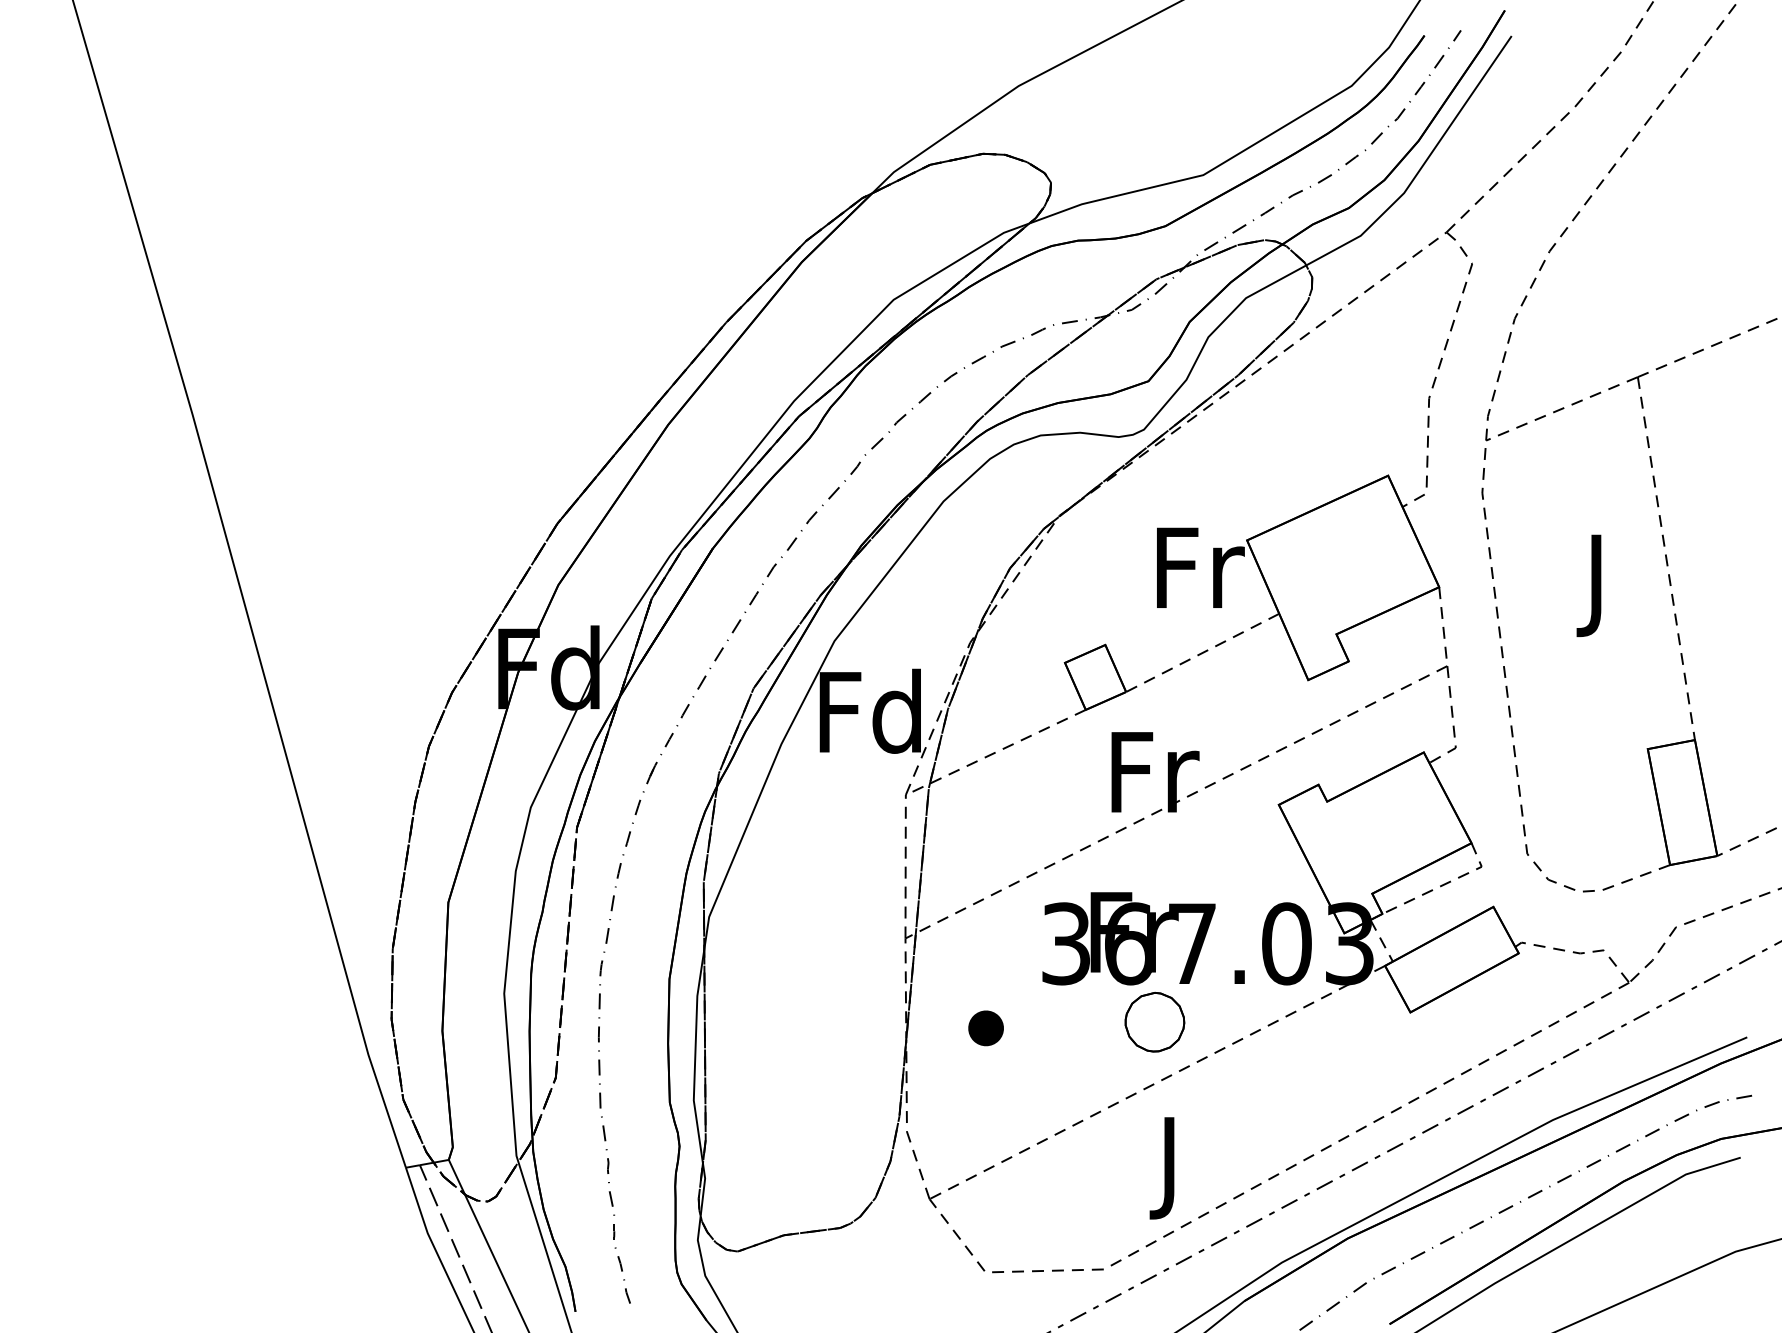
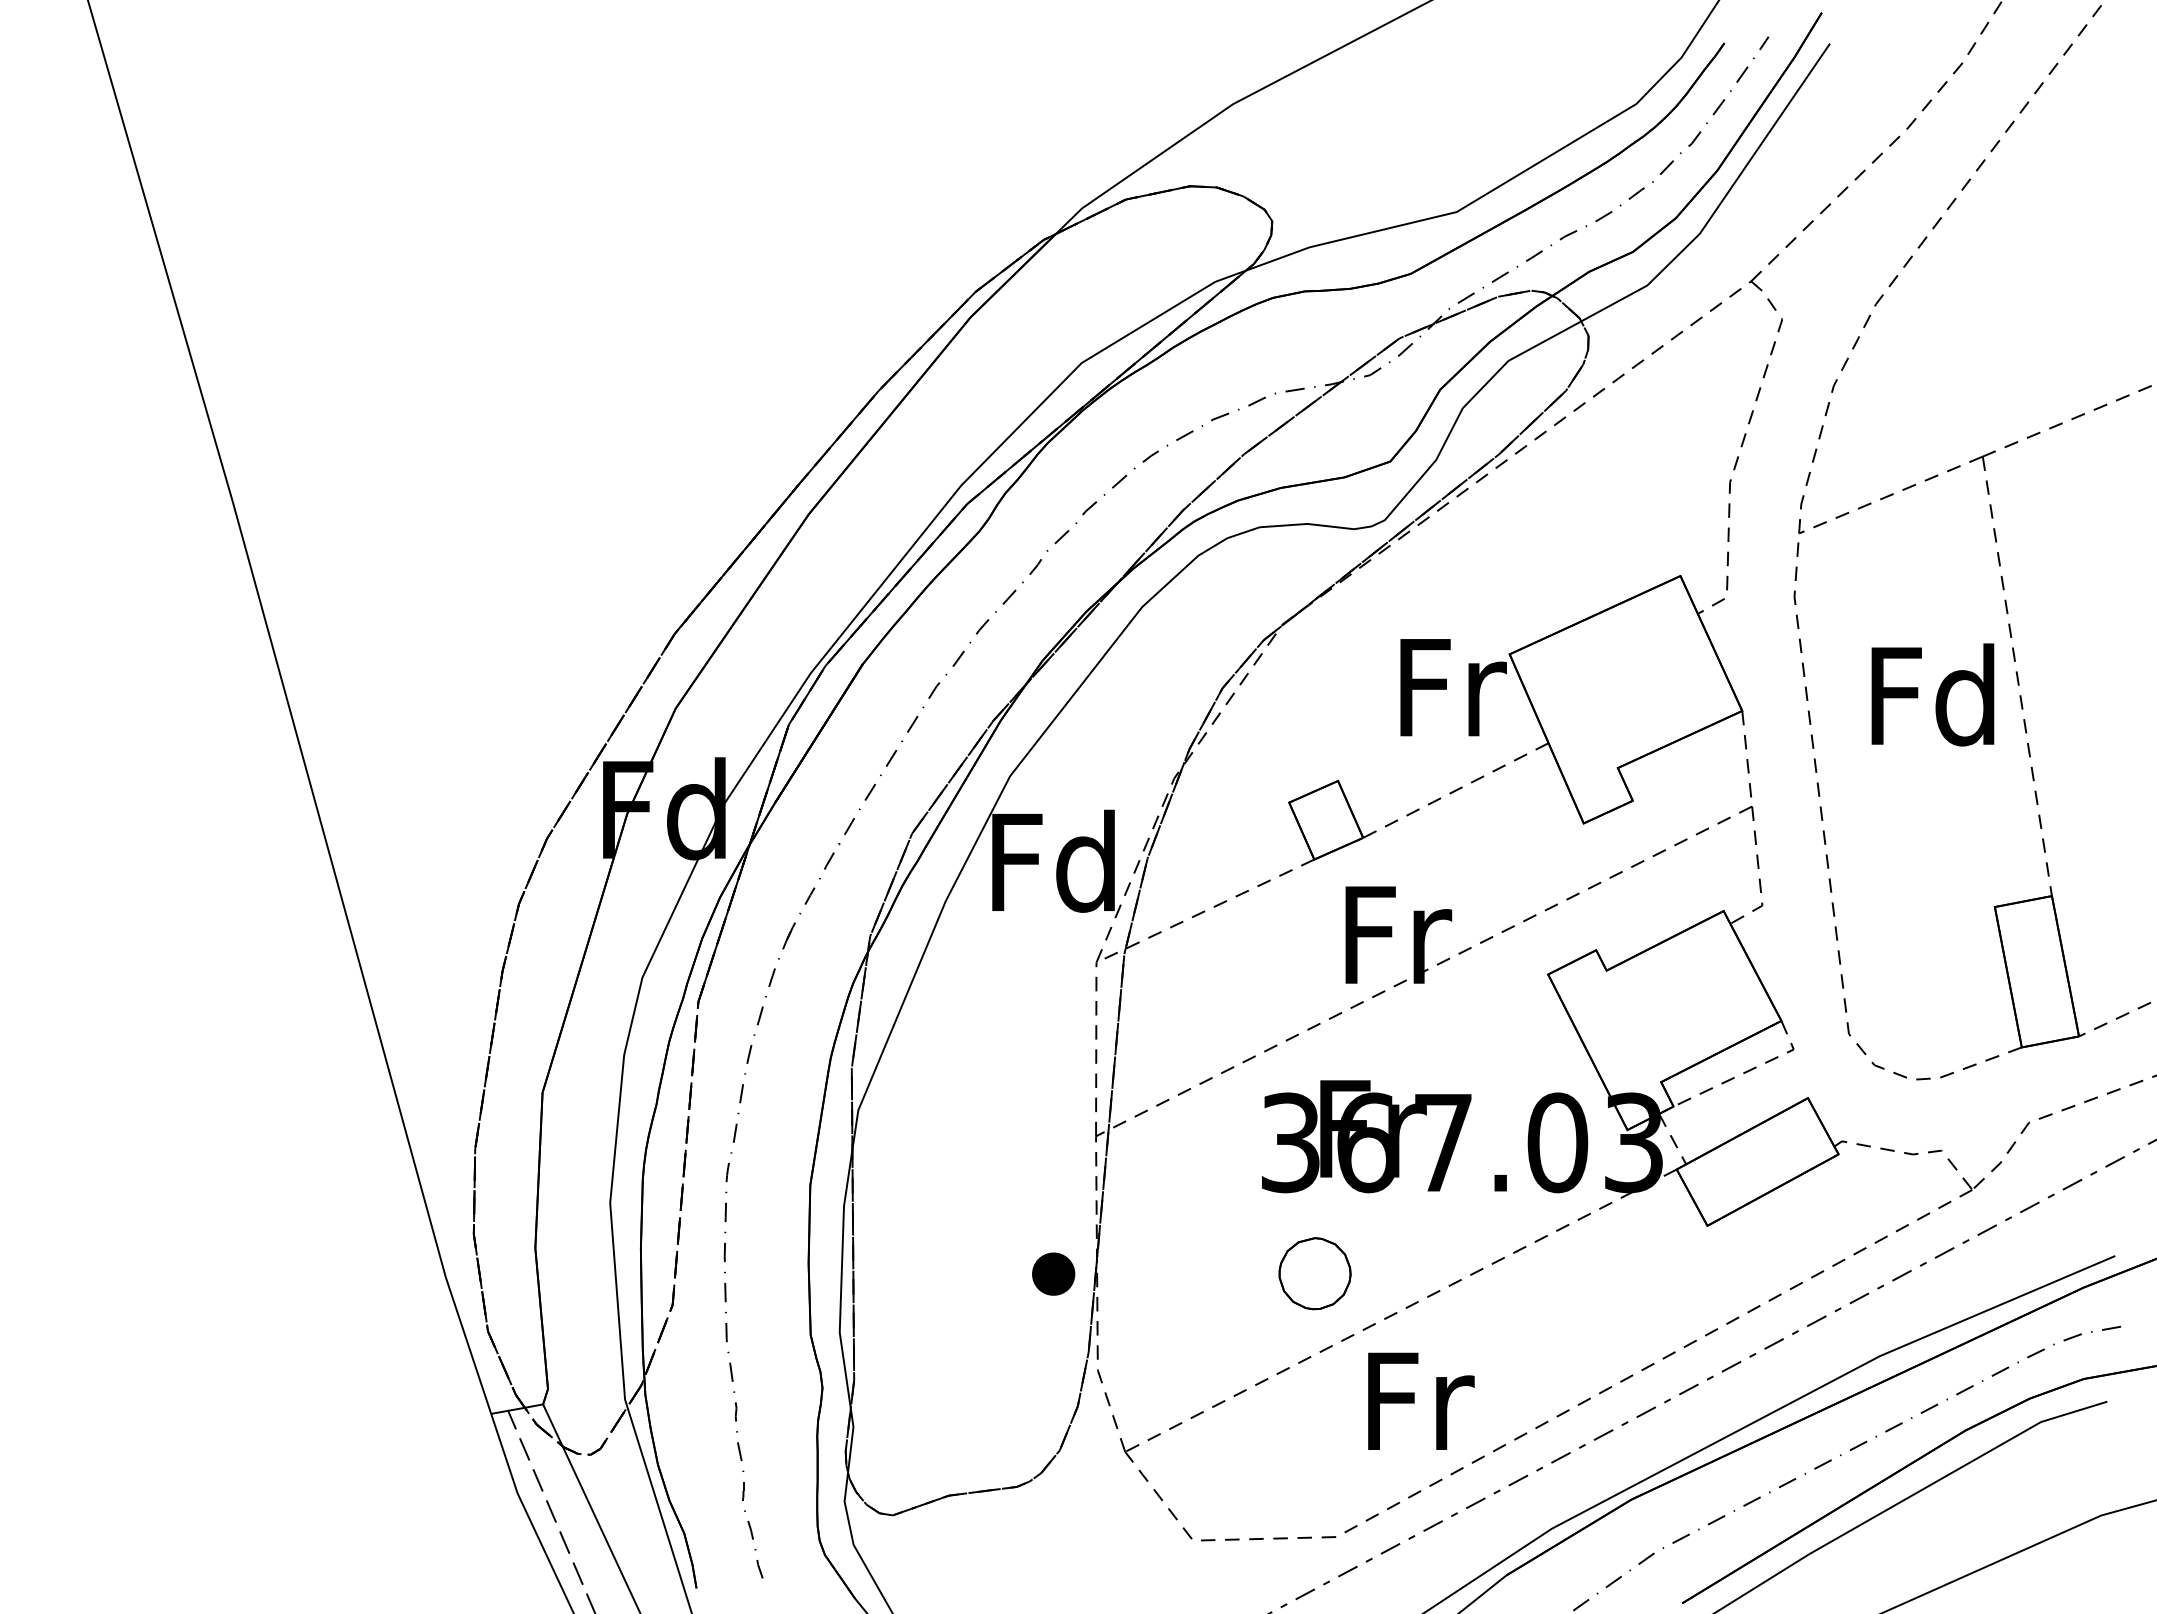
text: (1596, 584) -> (1932, 707), J -> Fd
part: (1154, 1022) -> (1314, 1273), moved
part: (985, 1027) -> (1053, 1273), moved
text: (1174, 1168) -> (1421, 1414), J -> Fr

